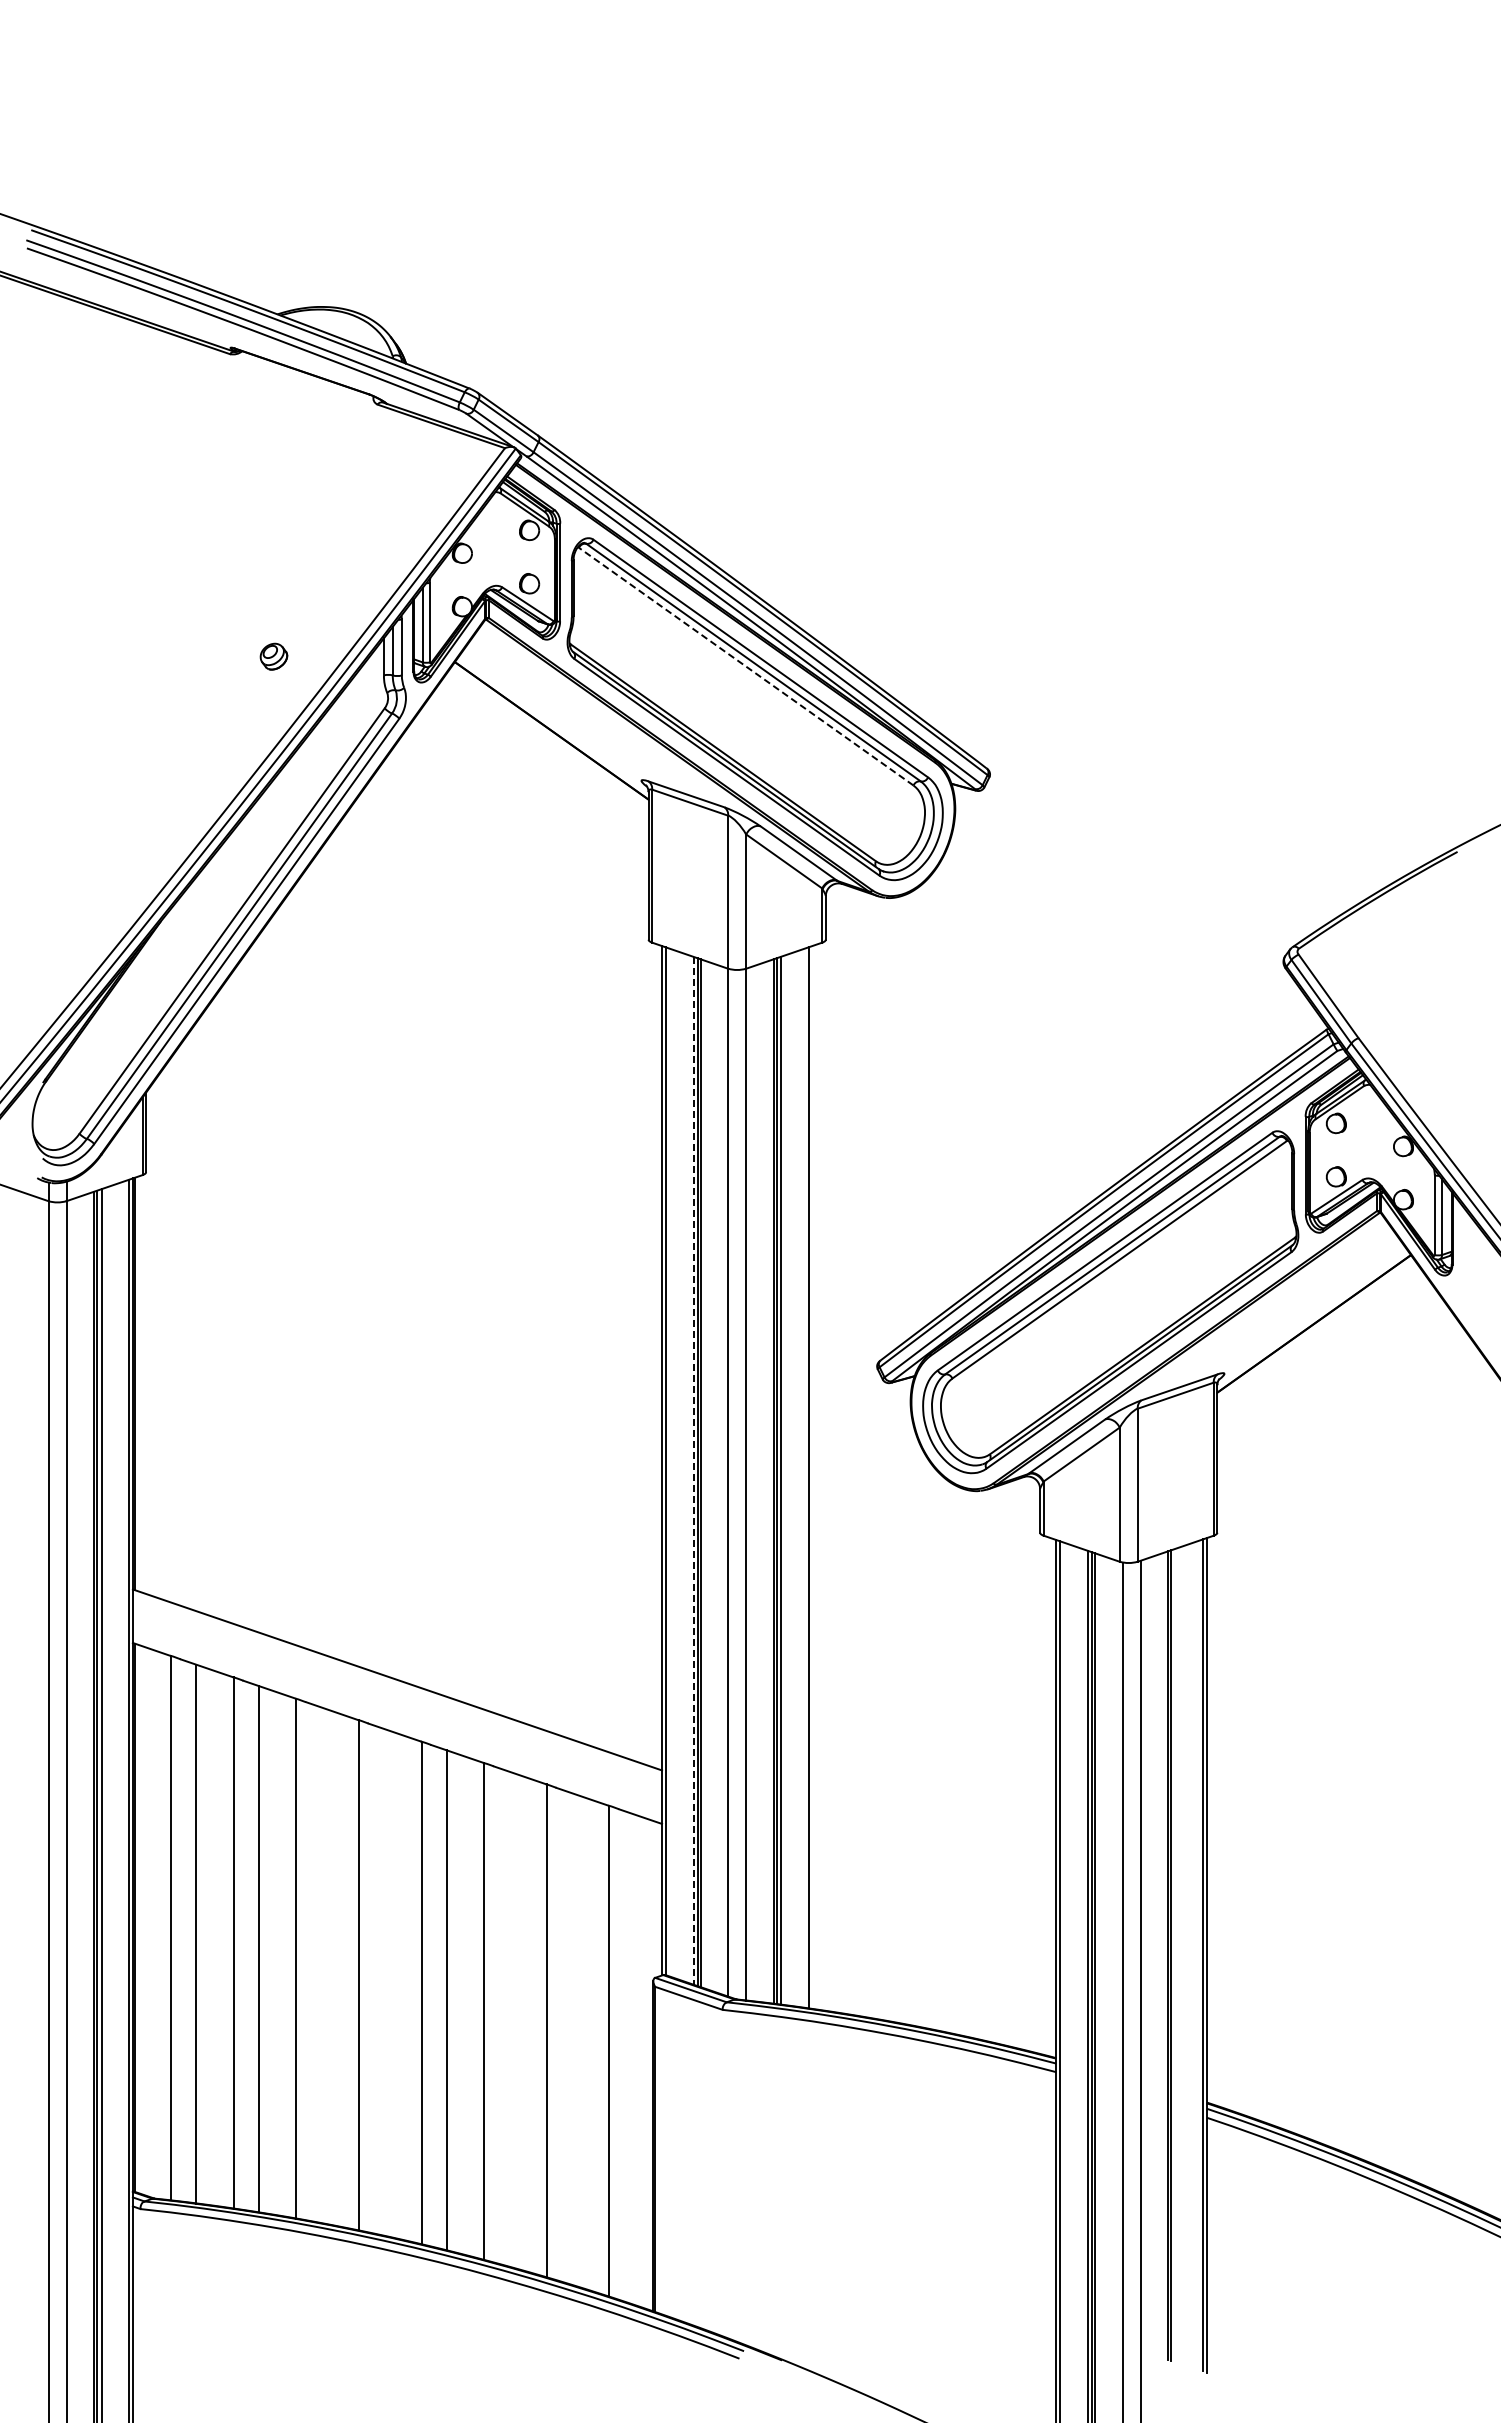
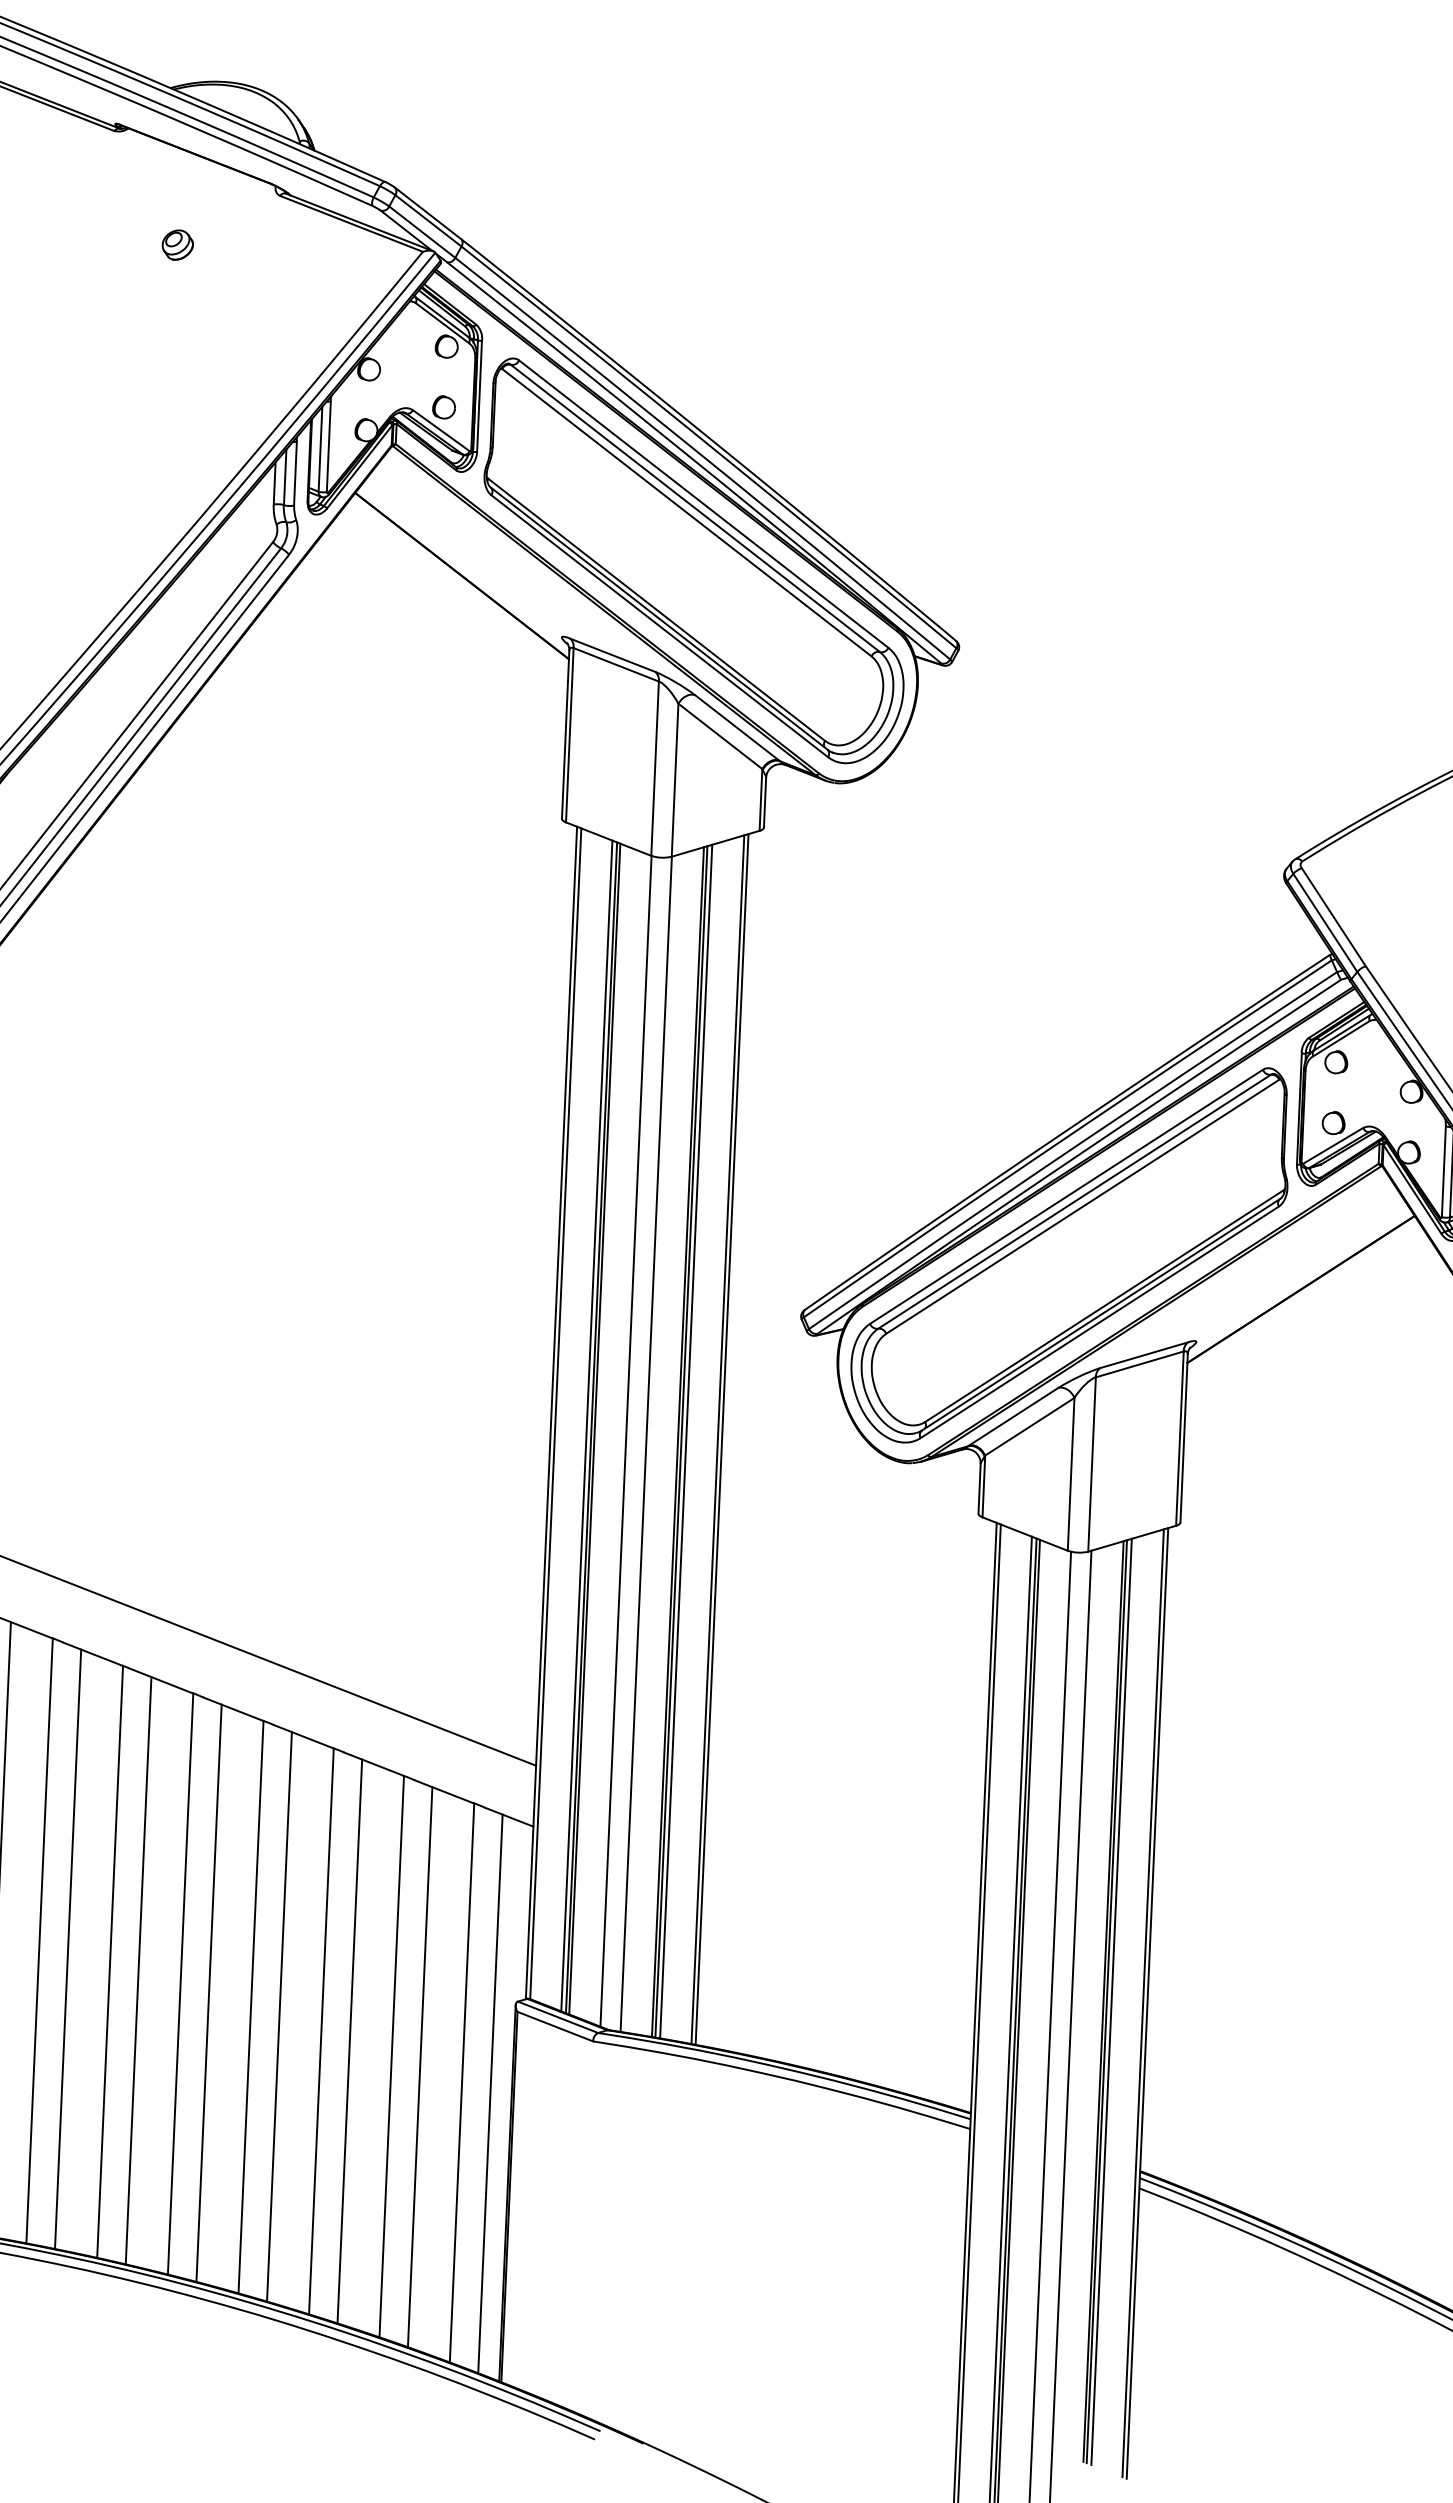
part: (273, 656) -> (177, 244), moved
line: (745, 666) -> (686, 512), dashed -> solid
line: (693, 1470) -> (586, 1425), dashed -> solid
line: (812, 1476) -> (722, 1438), added
line: (1175, 1954) -> (1111, 2000), added
line: (321, 1965) -> (138, 1970), added
line: (384, 1981) -> (209, 1992), added
line: (509, 2018) -> (349, 2040), added
line: (572, 2038) -> (420, 2066), added
line: (634, 2059) -> (490, 2093), added

